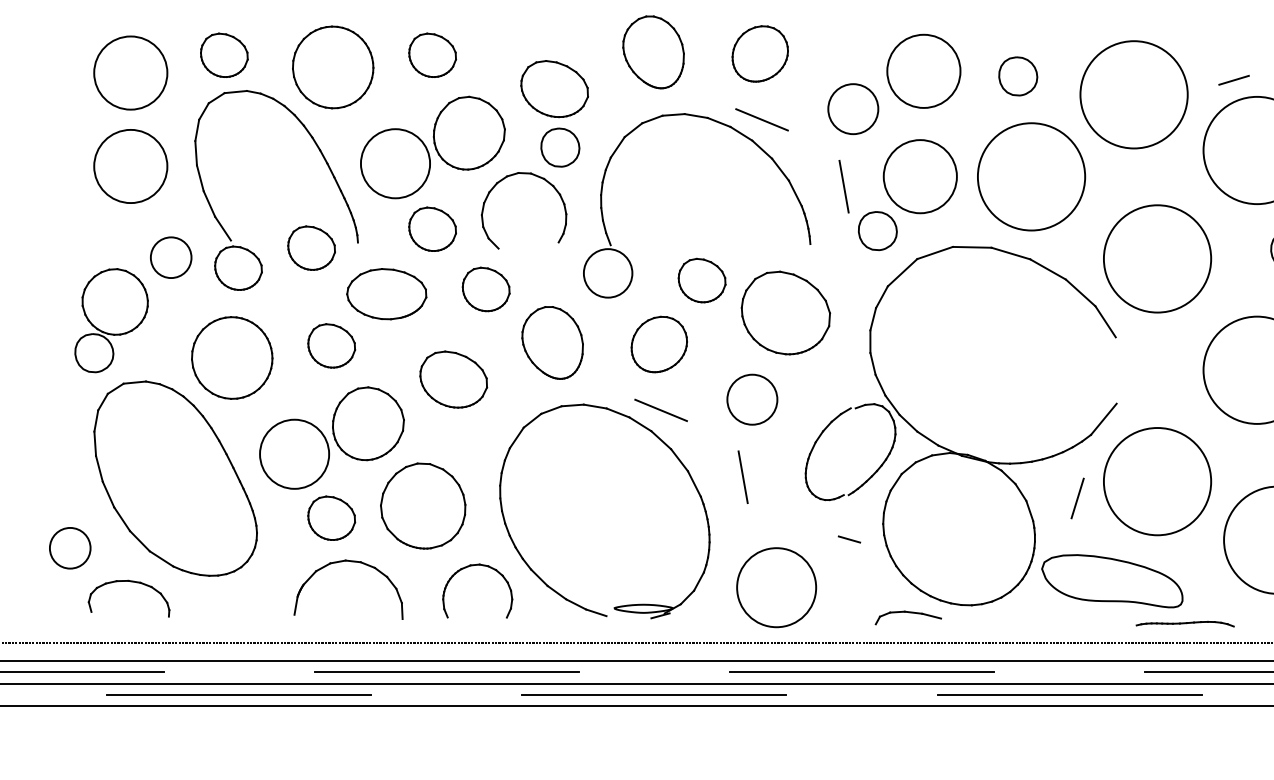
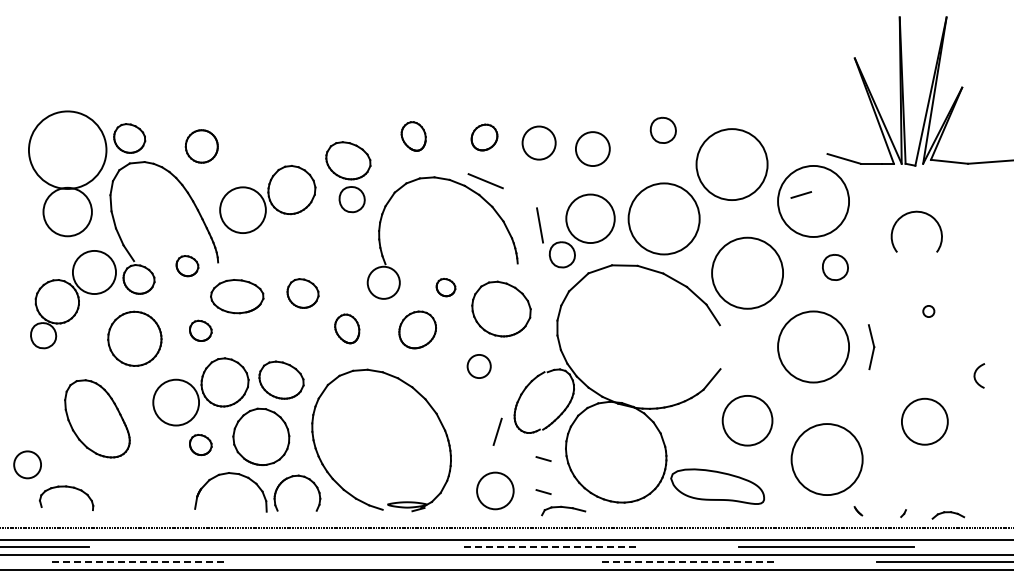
part: (652, 52) -> (413, 136), size x0.6
part: (760, 53) -> (484, 137), size x0.7
part: (432, 55) -> (267, 138), removed
part: (332, 67) -> (201, 146), size x0.6
circle: (923, 70) -> (592, 148), size x0.7
circle: (130, 72) -> (67, 149), size x1.6
part: (1016, 75) -> (662, 129), moved
line: (1232, 79) -> (800, 194), moved
circle: (852, 108) -> (538, 142), moved
part: (539, 179) -> (338, 220), removed
part: (432, 229) -> (267, 253), removed
part: (311, 247) -> (187, 265), size x0.7
circle: (171, 257) -> (94, 272), size x1.6
part: (701, 280) -> (445, 287), size x0.6
part: (553, 342) -> (347, 328), size x0.6
part: (331, 345) -> (200, 330), size x0.7
part: (453, 378) -> (281, 379), moved
circle: (751, 399) -> (478, 366), size x0.7
line: (660, 410) -> (418, 373), removed
line: (743, 476) -> (473, 417), removed
part: (175, 478) -> (97, 418), size x0.6
circle: (1157, 481) -> (747, 420), size x0.7
line: (1077, 497) -> (497, 431), moved
part: (331, 517) -> (200, 444), size x0.7
part: (347, 562) -> (230, 474), moved
circle: (776, 586) -> (495, 490), size x0.7
line: (849, 588) -> (543, 491), added
part: (908, 617) -> (563, 510), moved
part: (1184, 623) -> (765, 514), removed
line: (446, 673) -> (276, 547), removed
line: (862, 673) -> (552, 547), solid -> dashed
line: (239, 695) -> (139, 562), solid -> dashed
line: (652, 695) -> (413, 562), removed
line: (1069, 695) -> (689, 562), solid -> dashed

